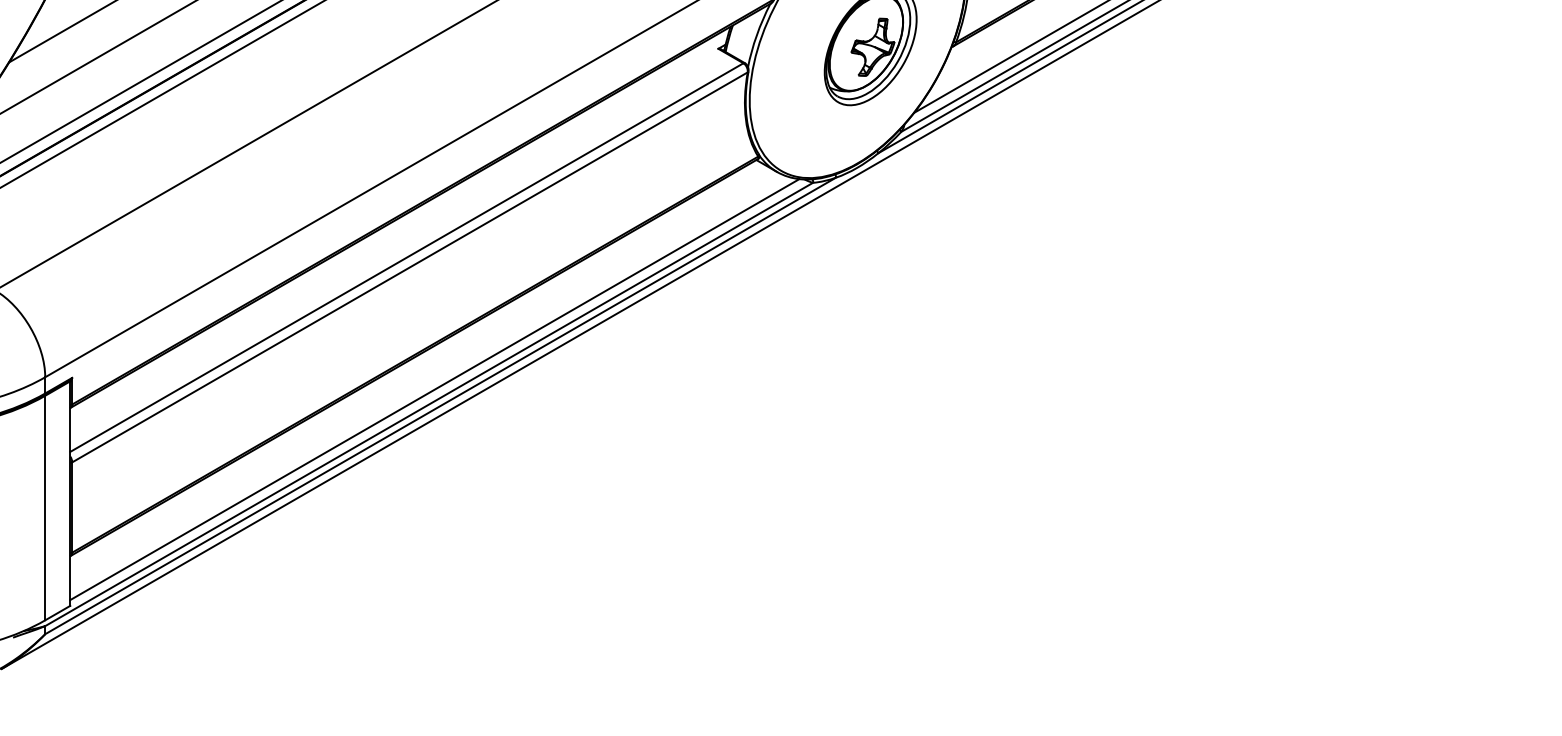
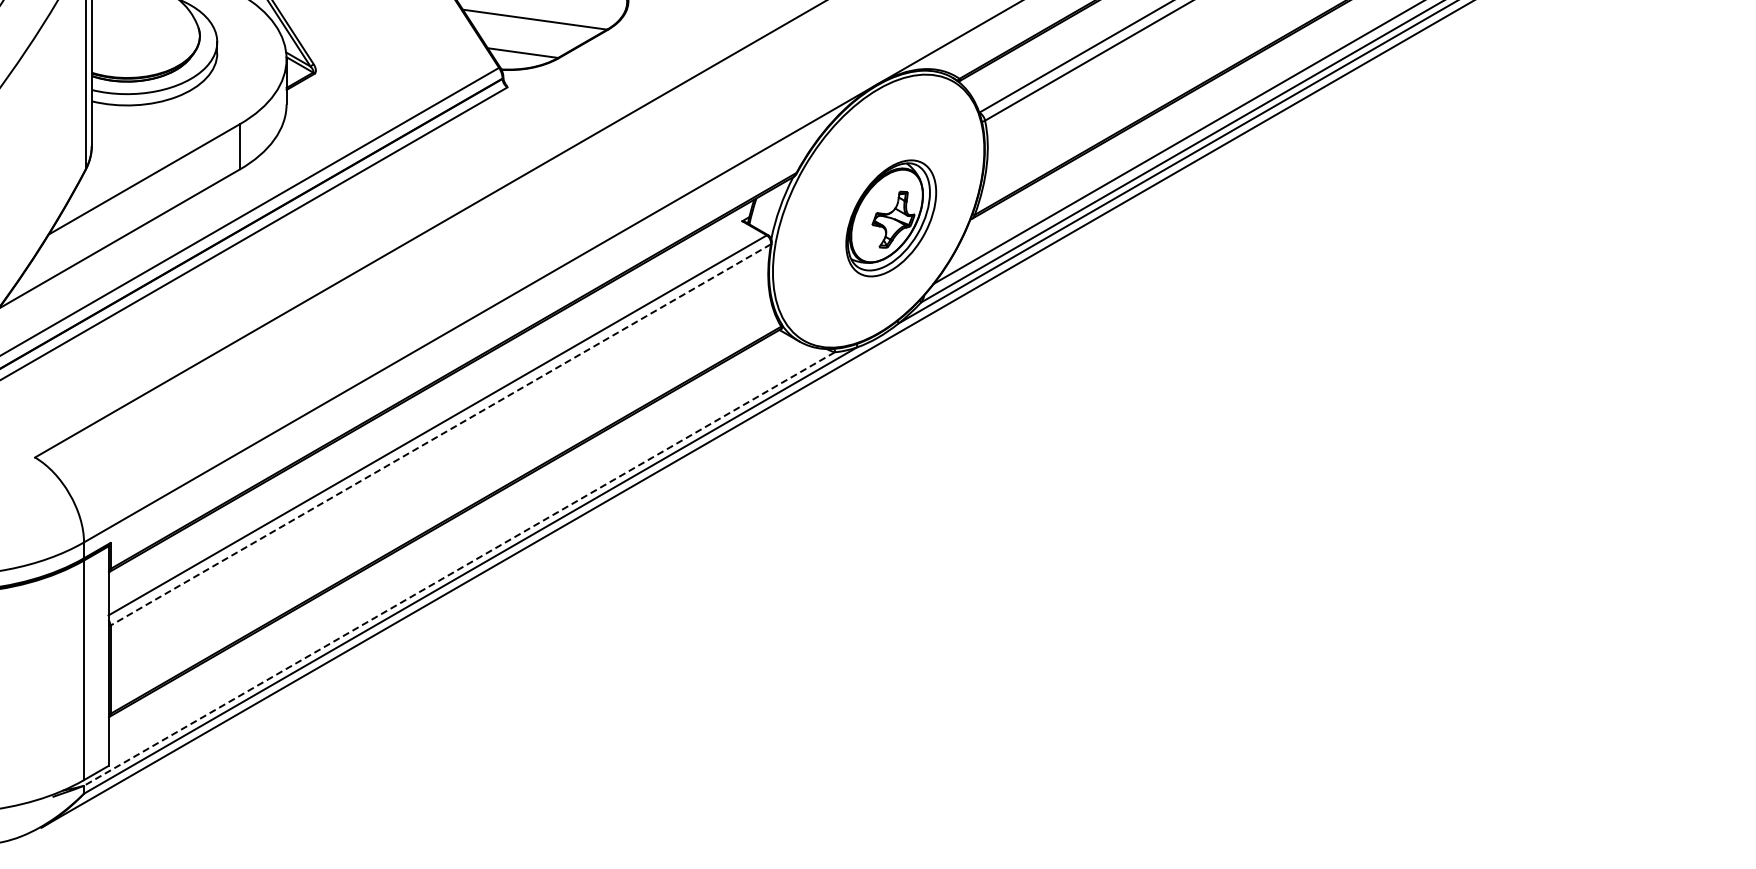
line: (409, 267) -> (440, 435), solid -> dashed
line: (434, 389) -> (464, 554), removed
line: (429, 404) -> (459, 569), solid -> dashed

